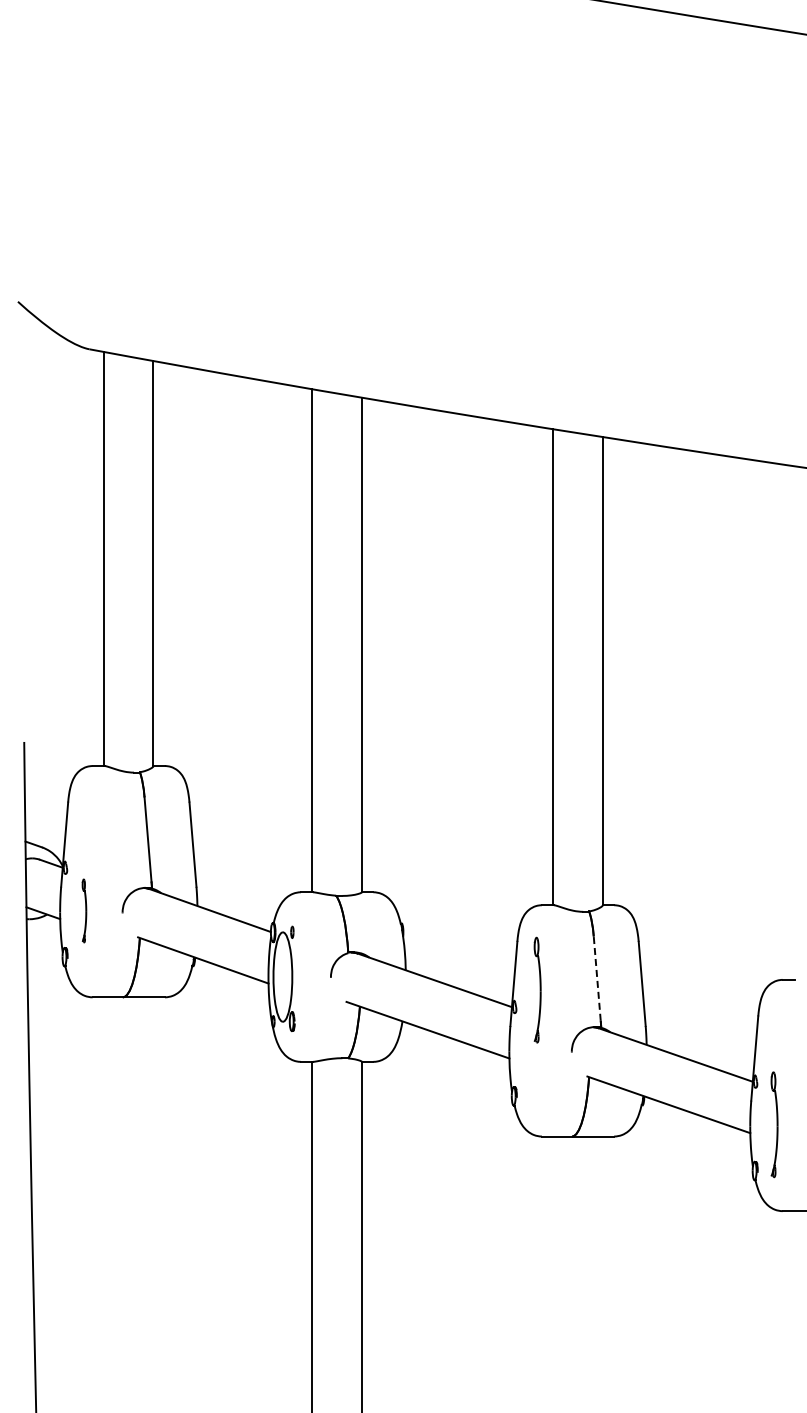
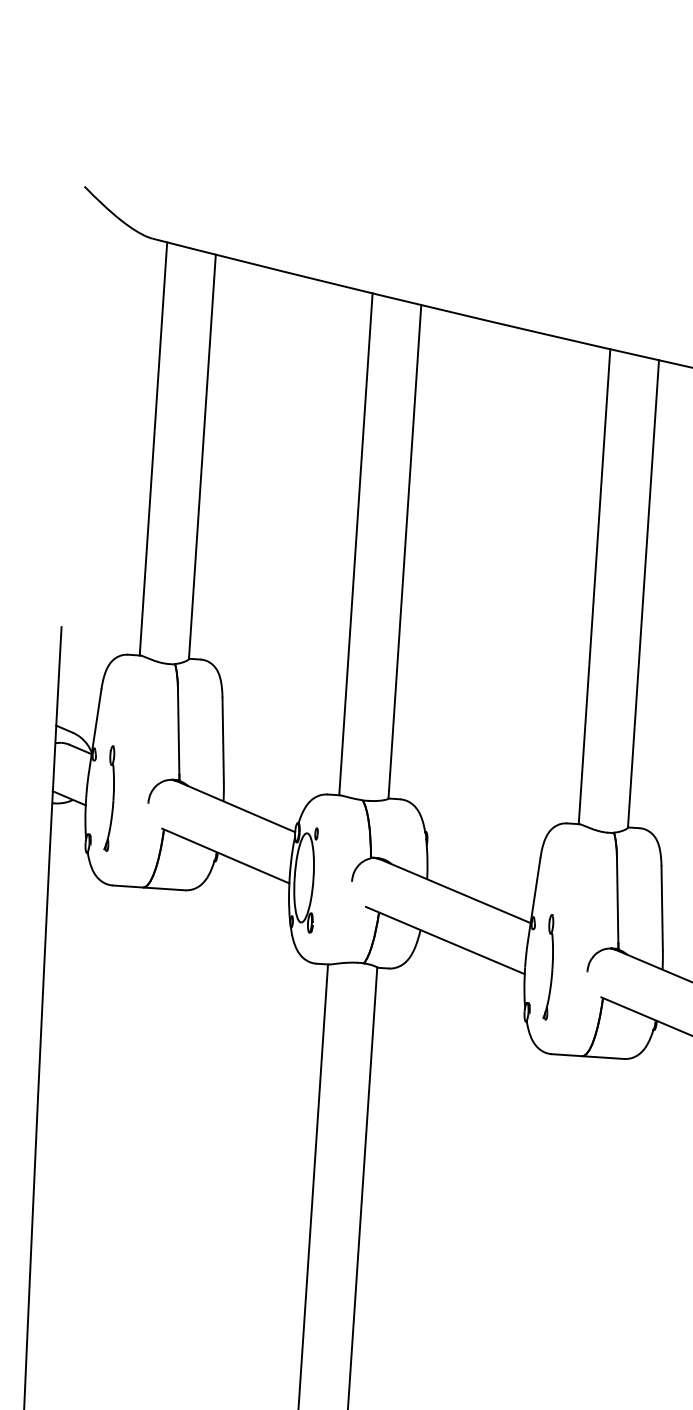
part: (84, 910) -> (110, 798), size x1.67
line: (597, 978) -> (617, 900), dashed -> solid
part: (537, 989) -> (549, 966), moved

